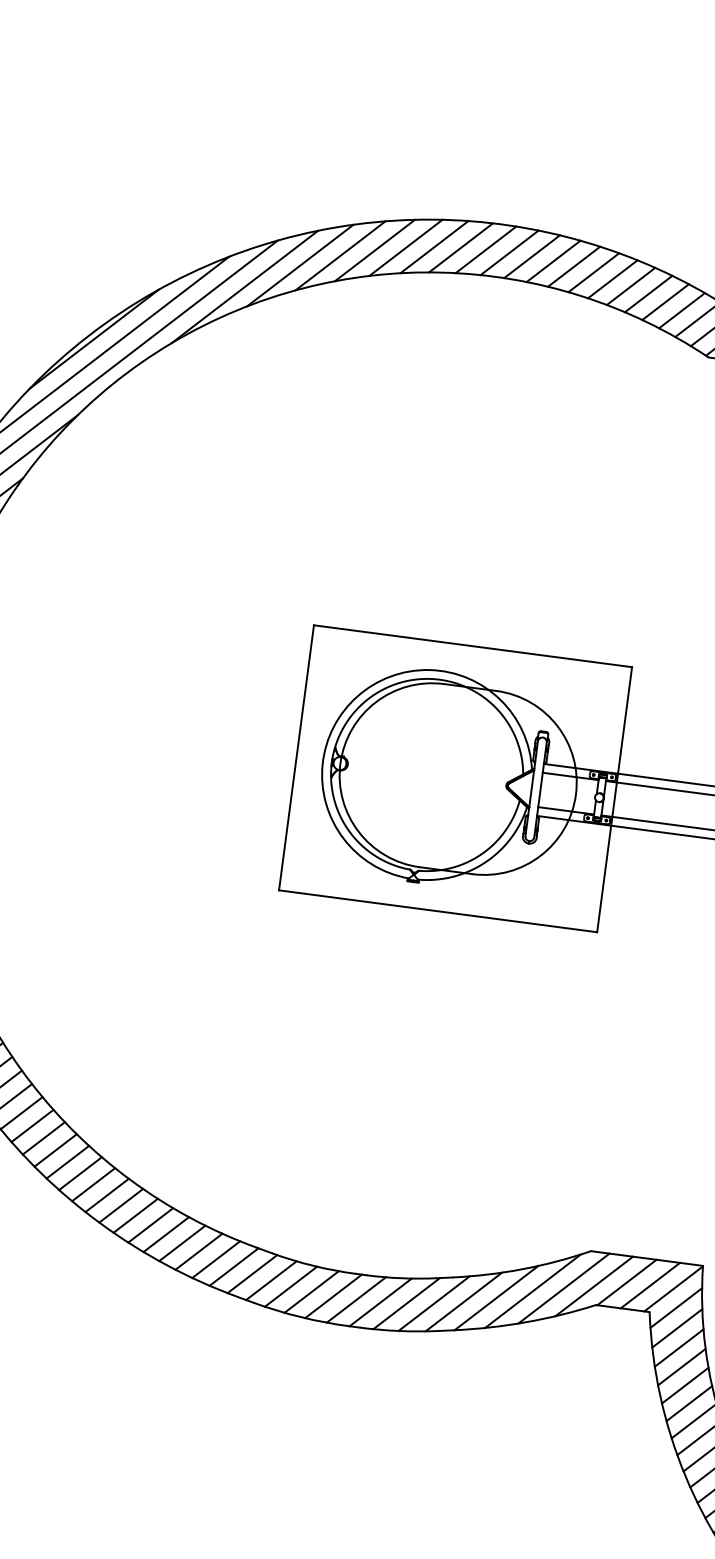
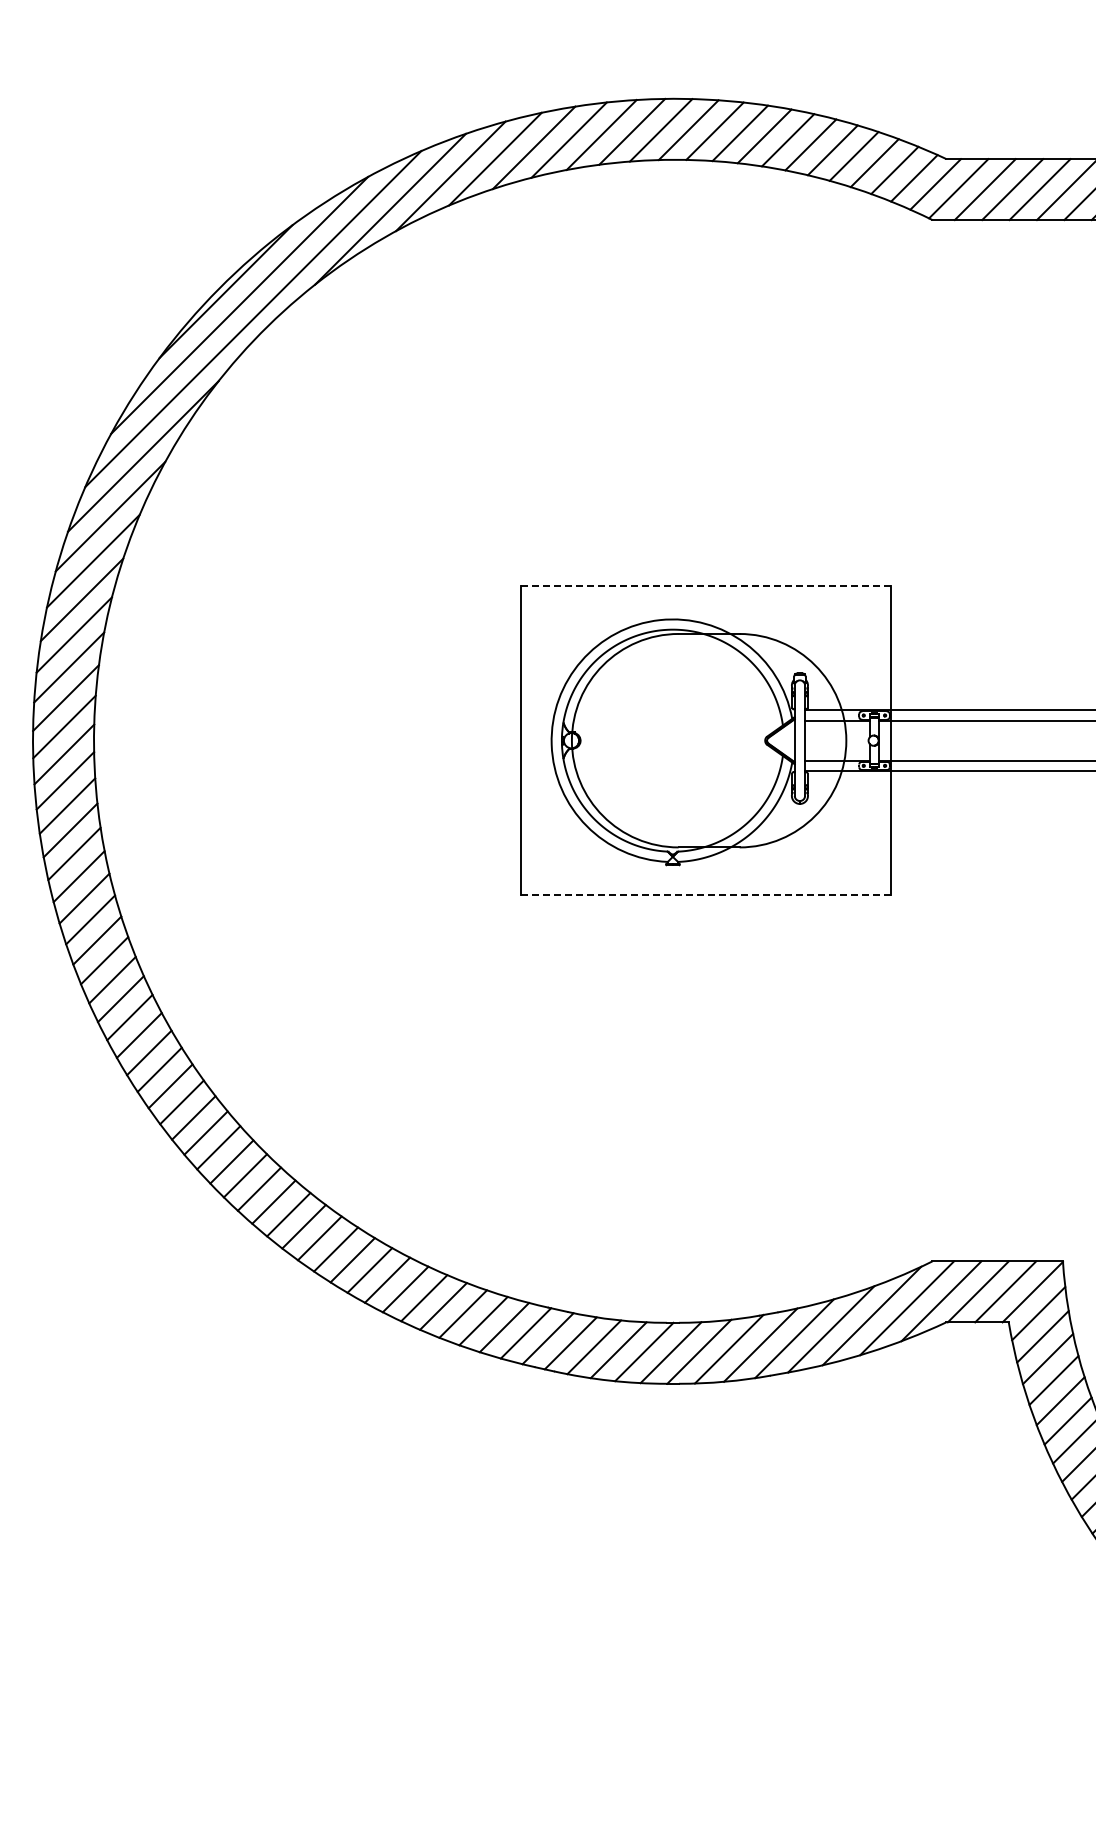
line: (472, 646) -> (705, 586), solid -> dashed
line: (438, 911) -> (706, 895), solid -> dashed

